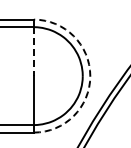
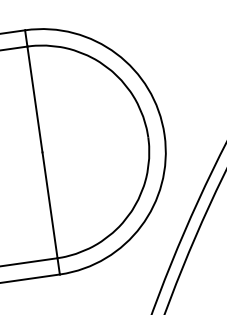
line: (33, 52) -> (34, 101), dashed -> solid
arc: (90, 76) -> (165, 135), dashed -> solid

